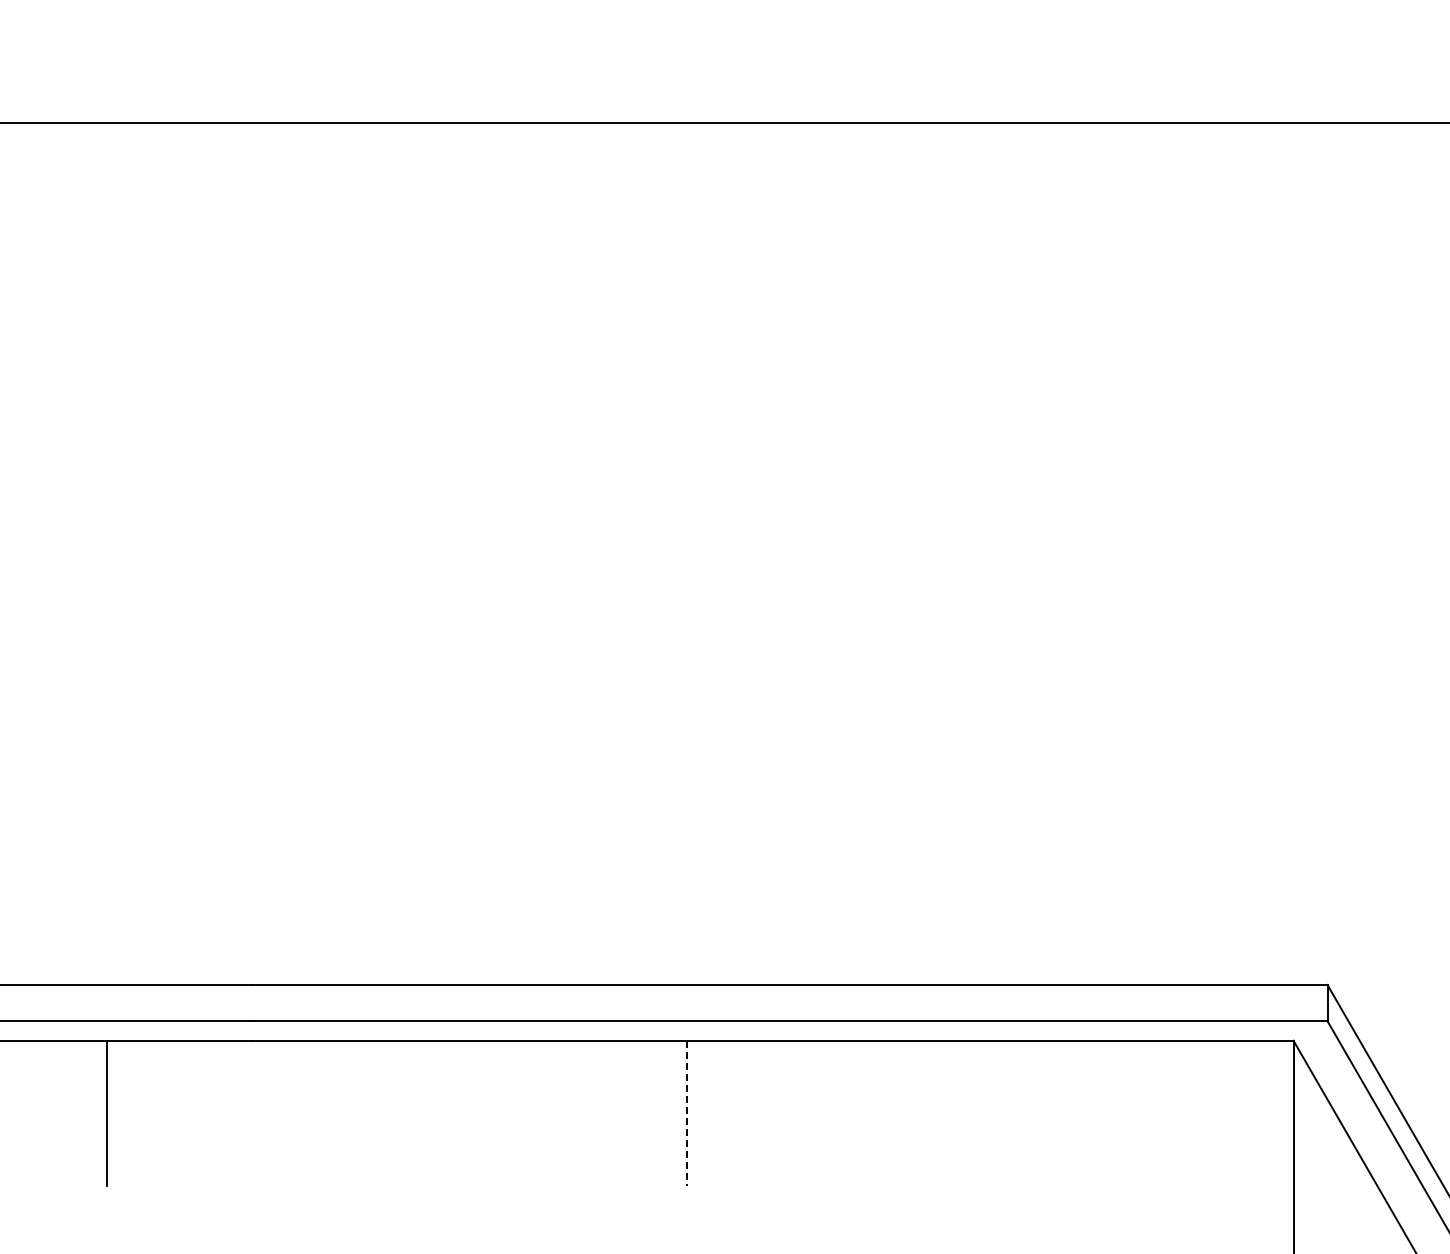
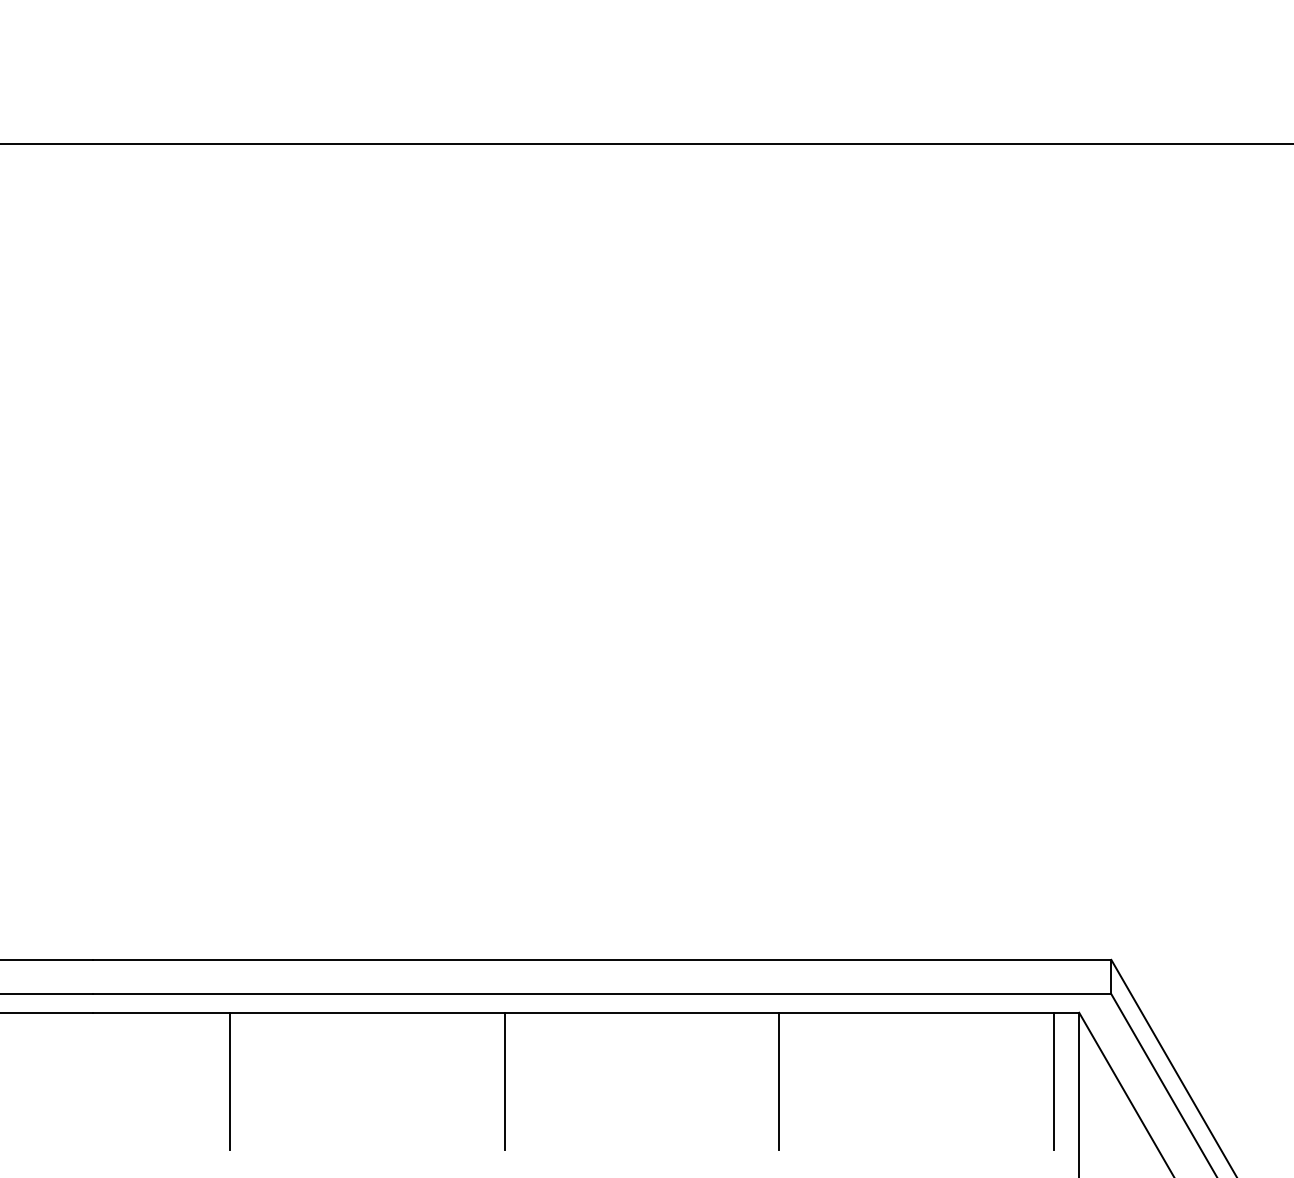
line: (396, 1112) -> (229, 1080), added
line: (976, 1112) -> (779, 1080), added
line: (1266, 1112) -> (1053, 1080), added
line: (686, 1113) -> (504, 1081), dashed -> solid

